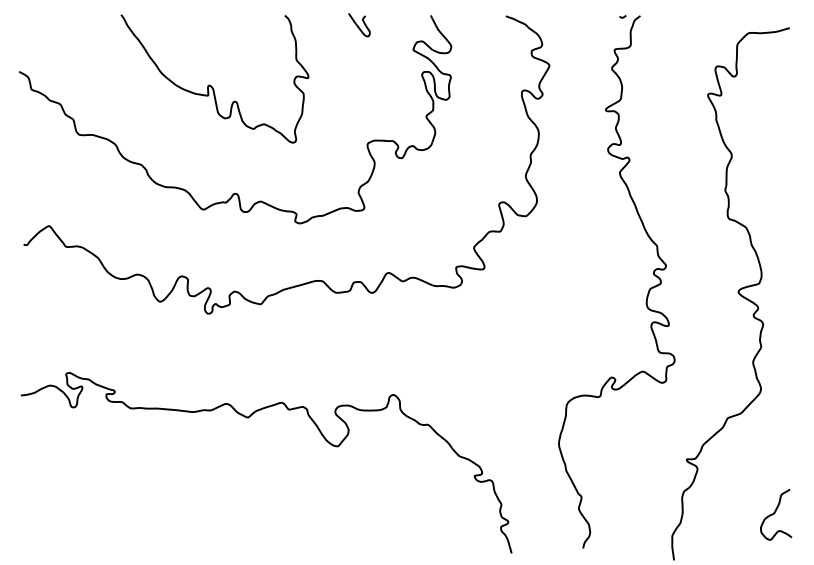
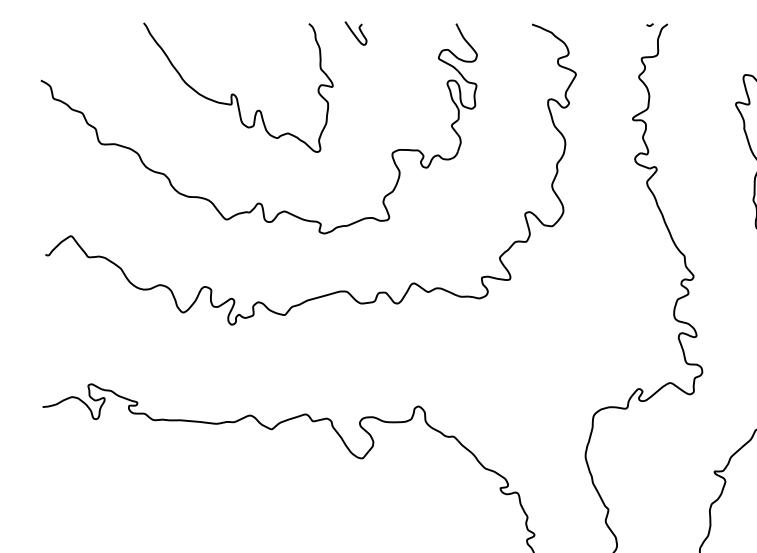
curve: (358, 25) -> (355, 33), moved

